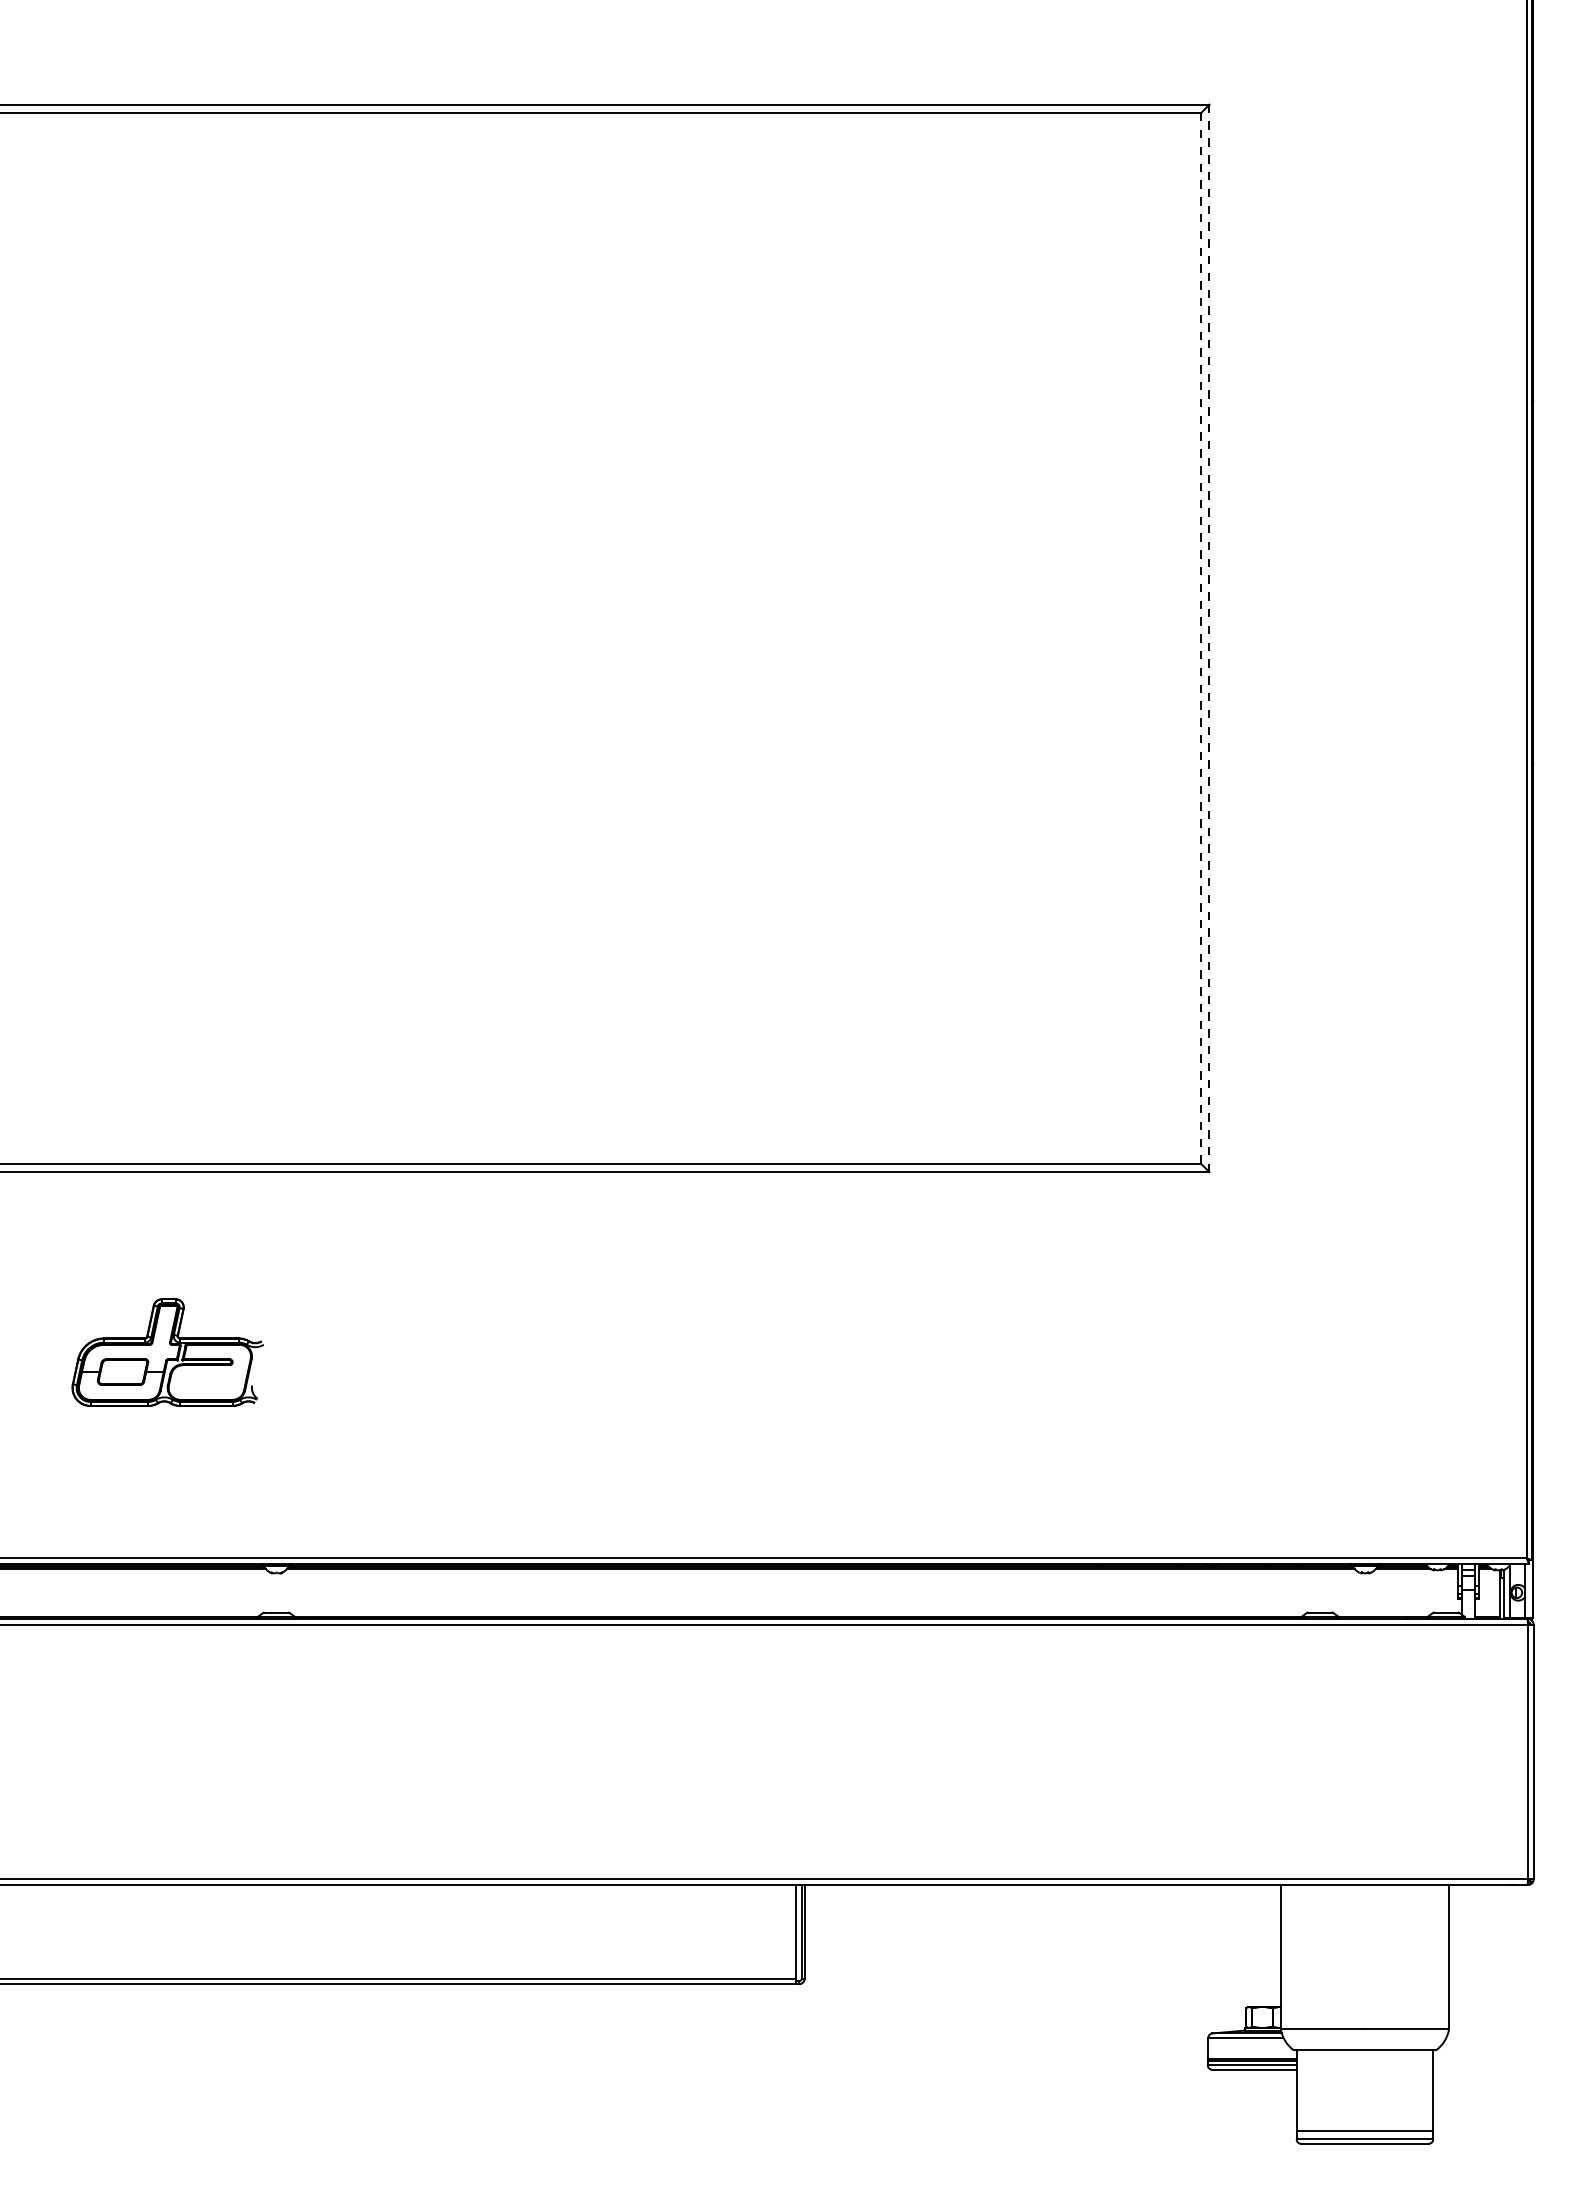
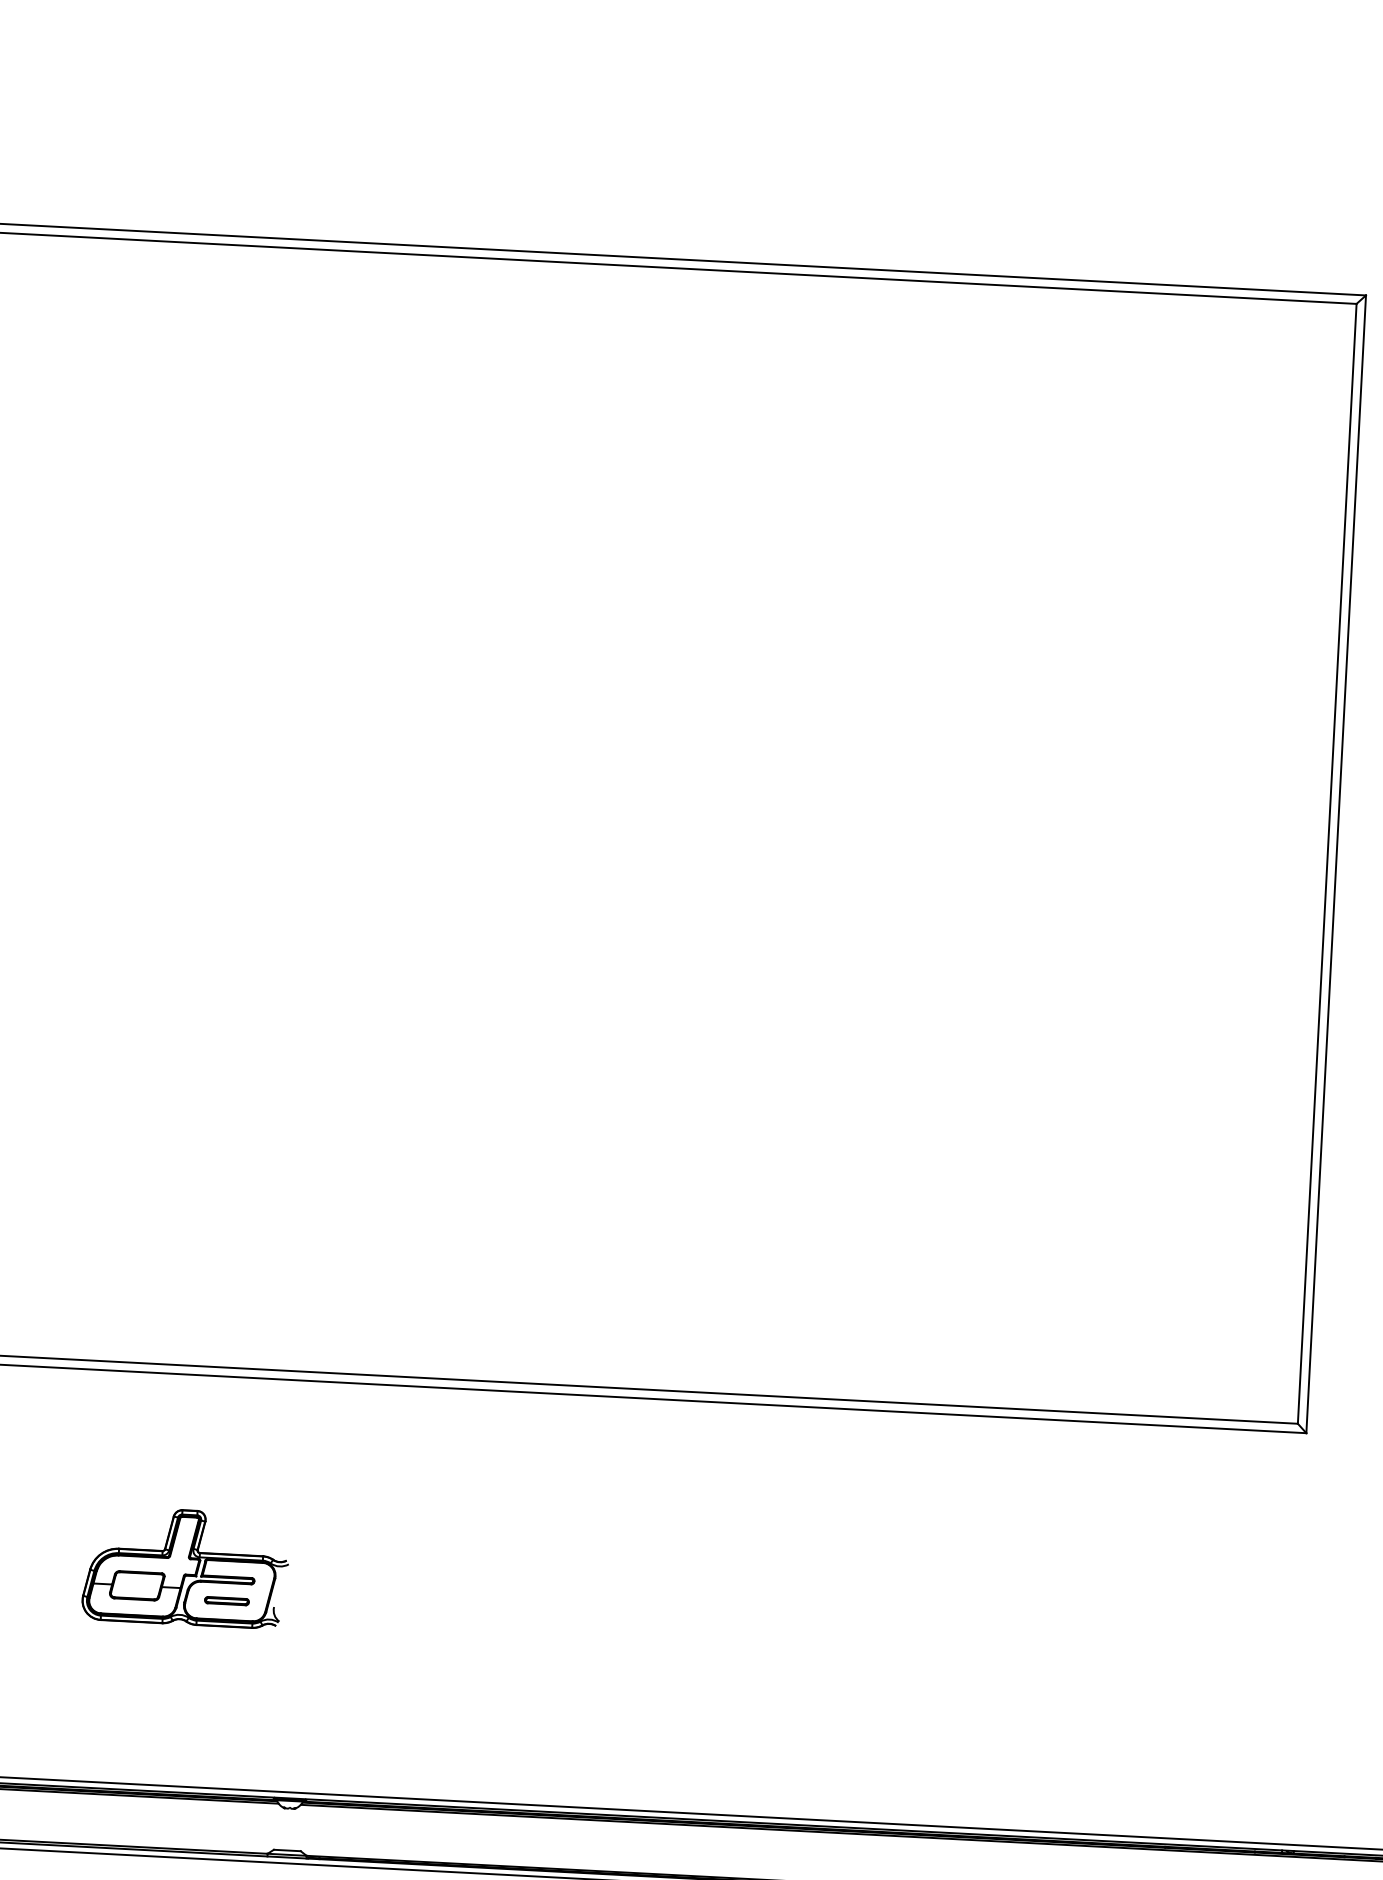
line: (1201, 637) -> (1327, 862), dashed -> solid
line: (1209, 638) -> (1336, 864), dashed -> solid
part: (207, 1381) -> (226, 1600), added

